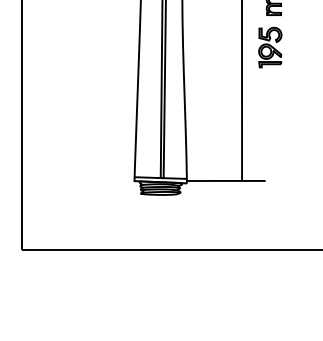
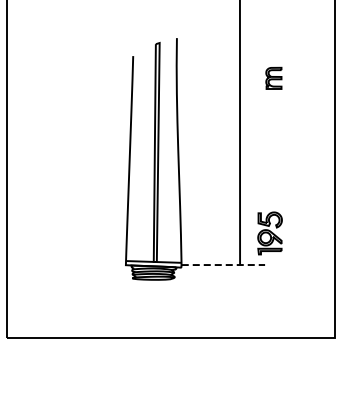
part: (269, 47) -> (269, 233), moved
line: (226, 181) -> (223, 265), solid -> dashed

